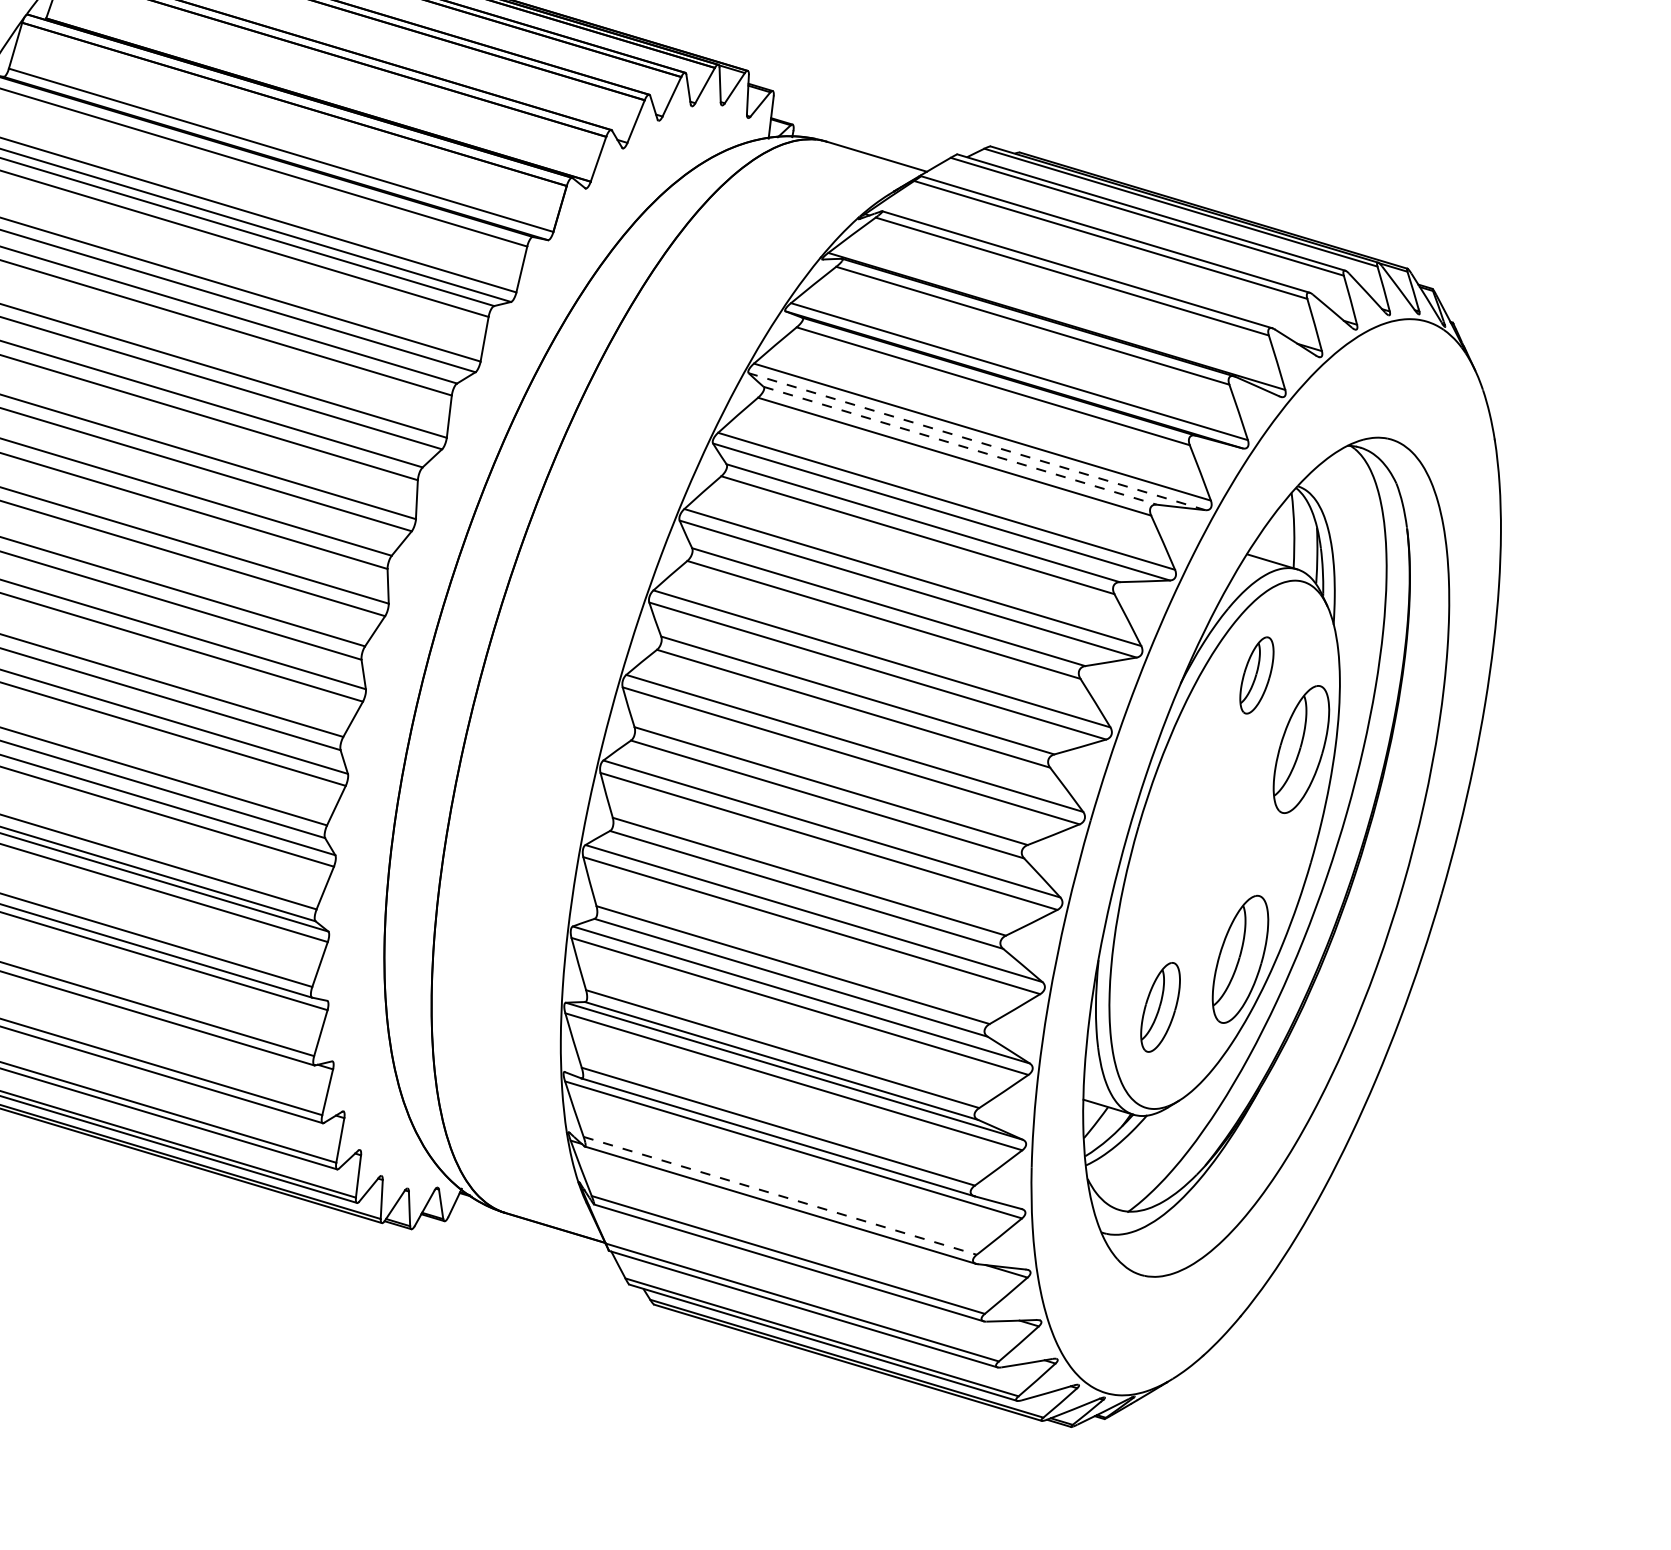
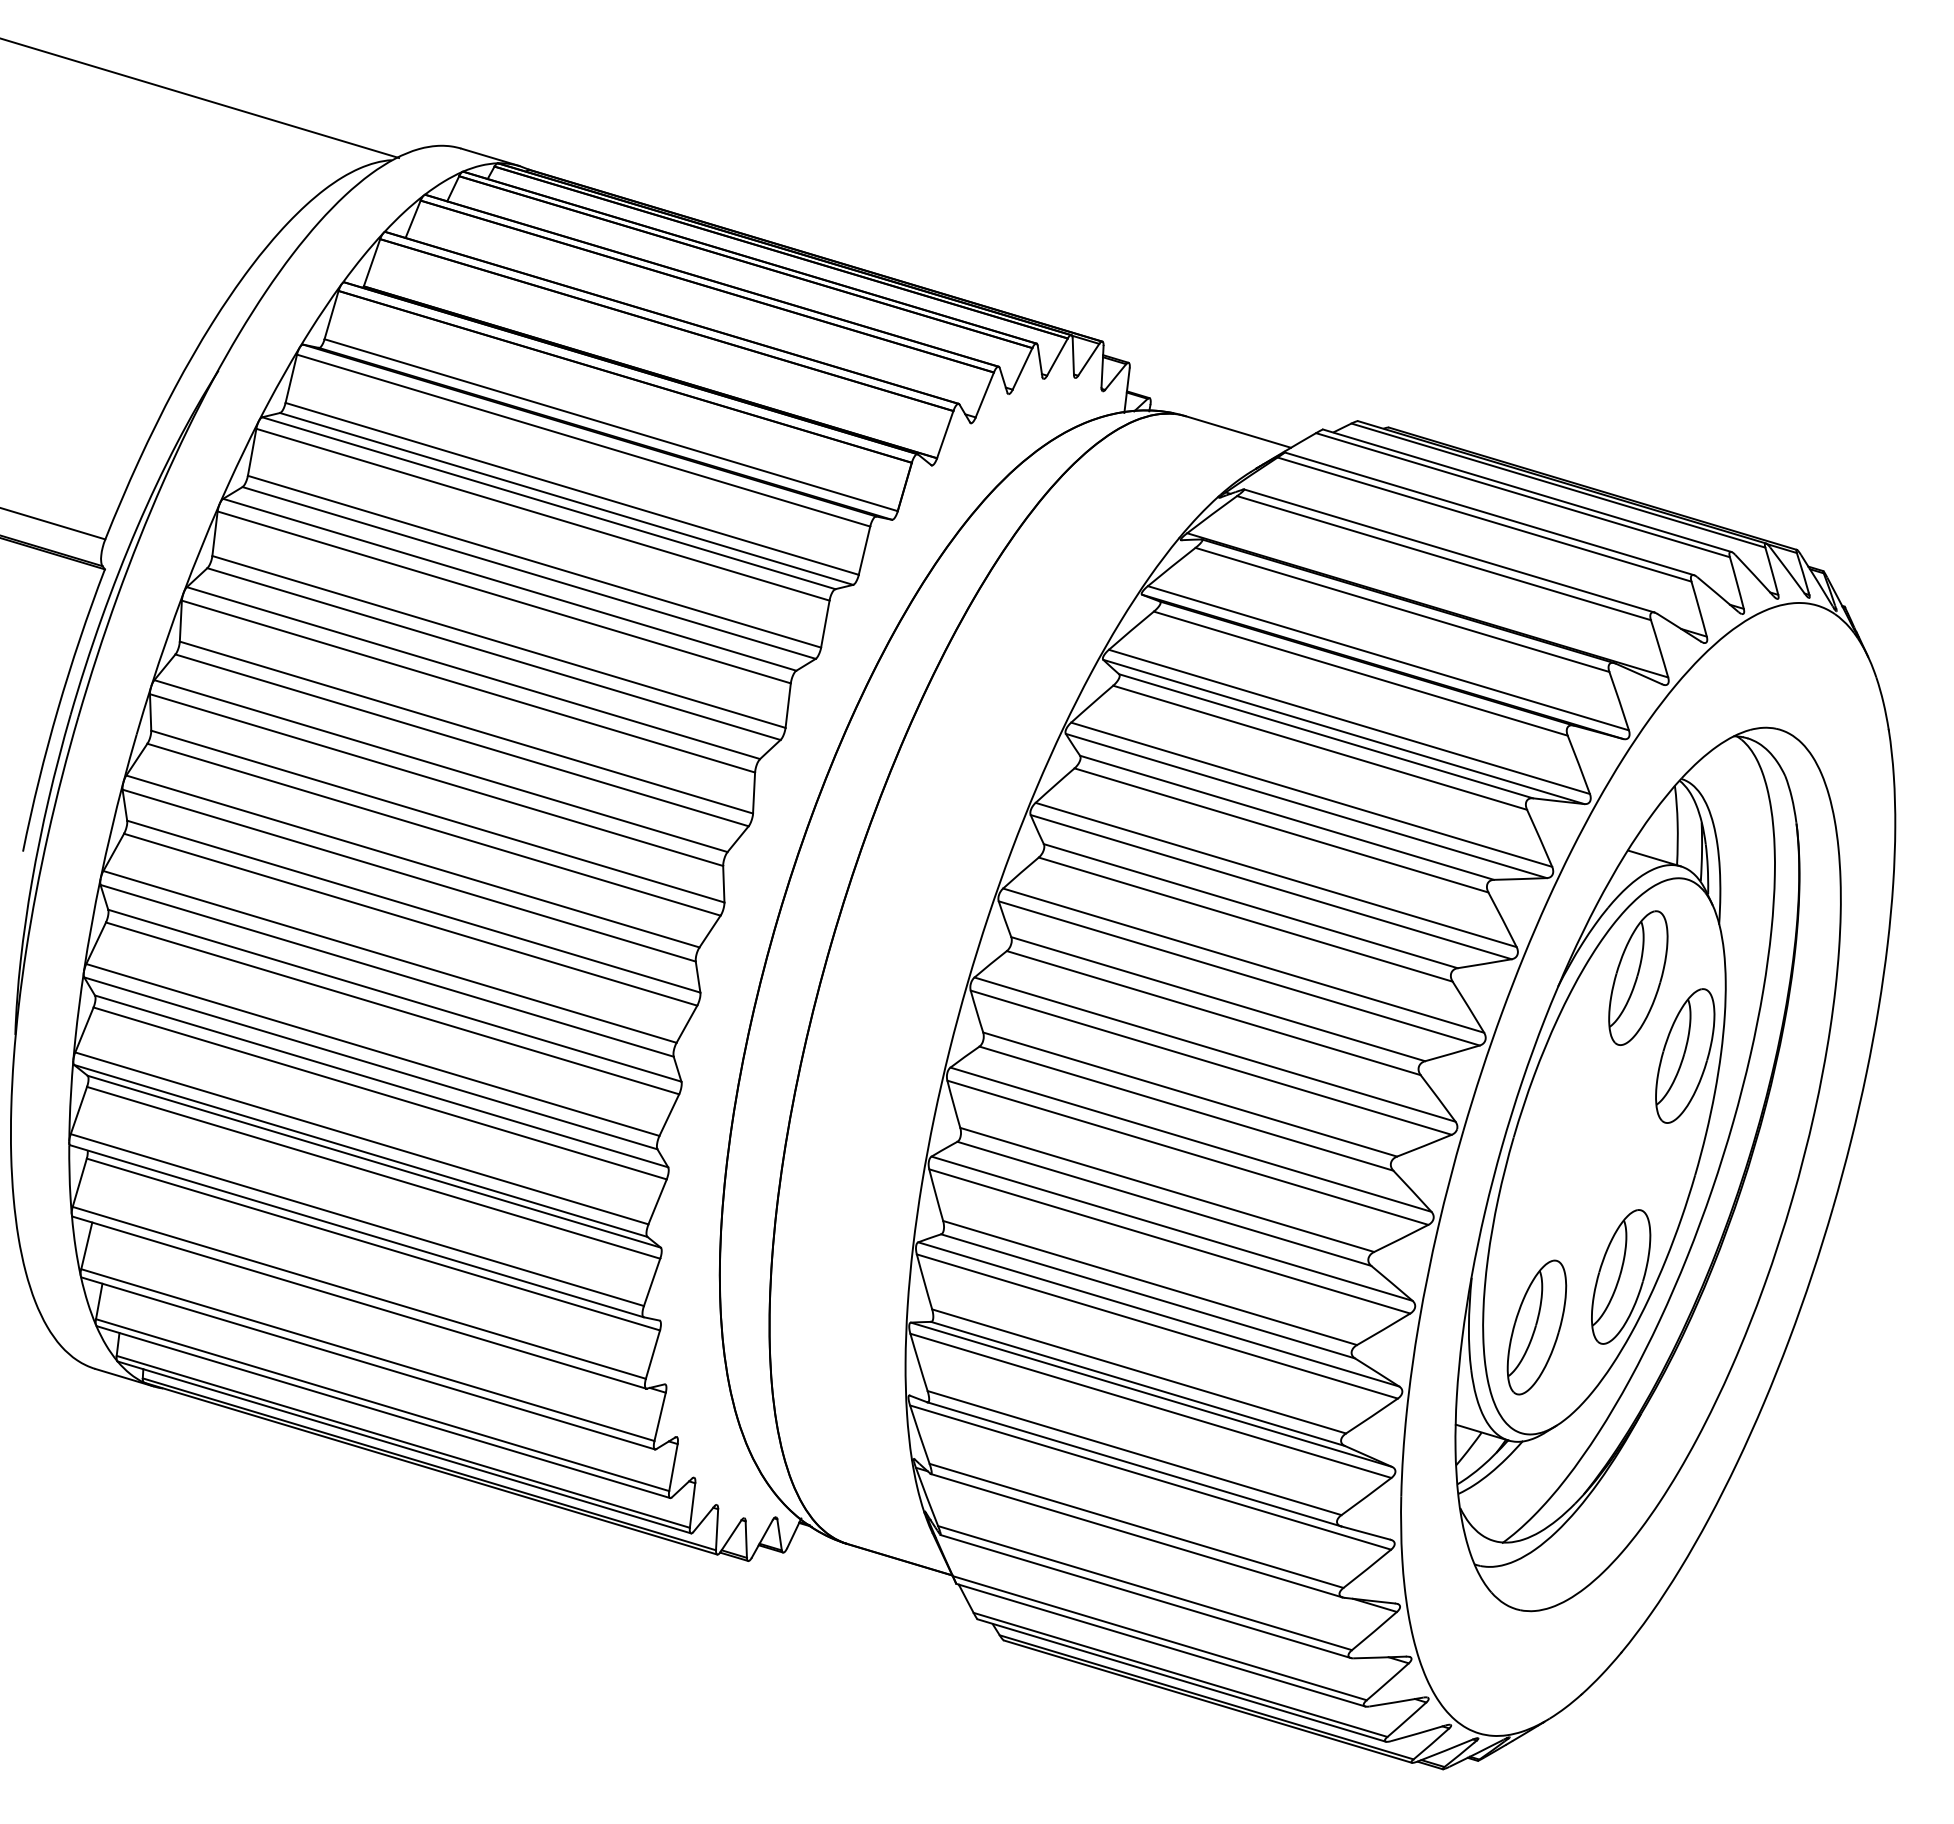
line: (976, 441) -> (1343, 731), dashed -> solid
line: (960, 445) -> (1326, 736), dashed -> solid
part: (1257, 674) -> (1638, 977), size x1.67
part: (1160, 1007) -> (1536, 1327), size x1.43
line: (781, 1196) -> (1137, 1526), dashed -> solid

